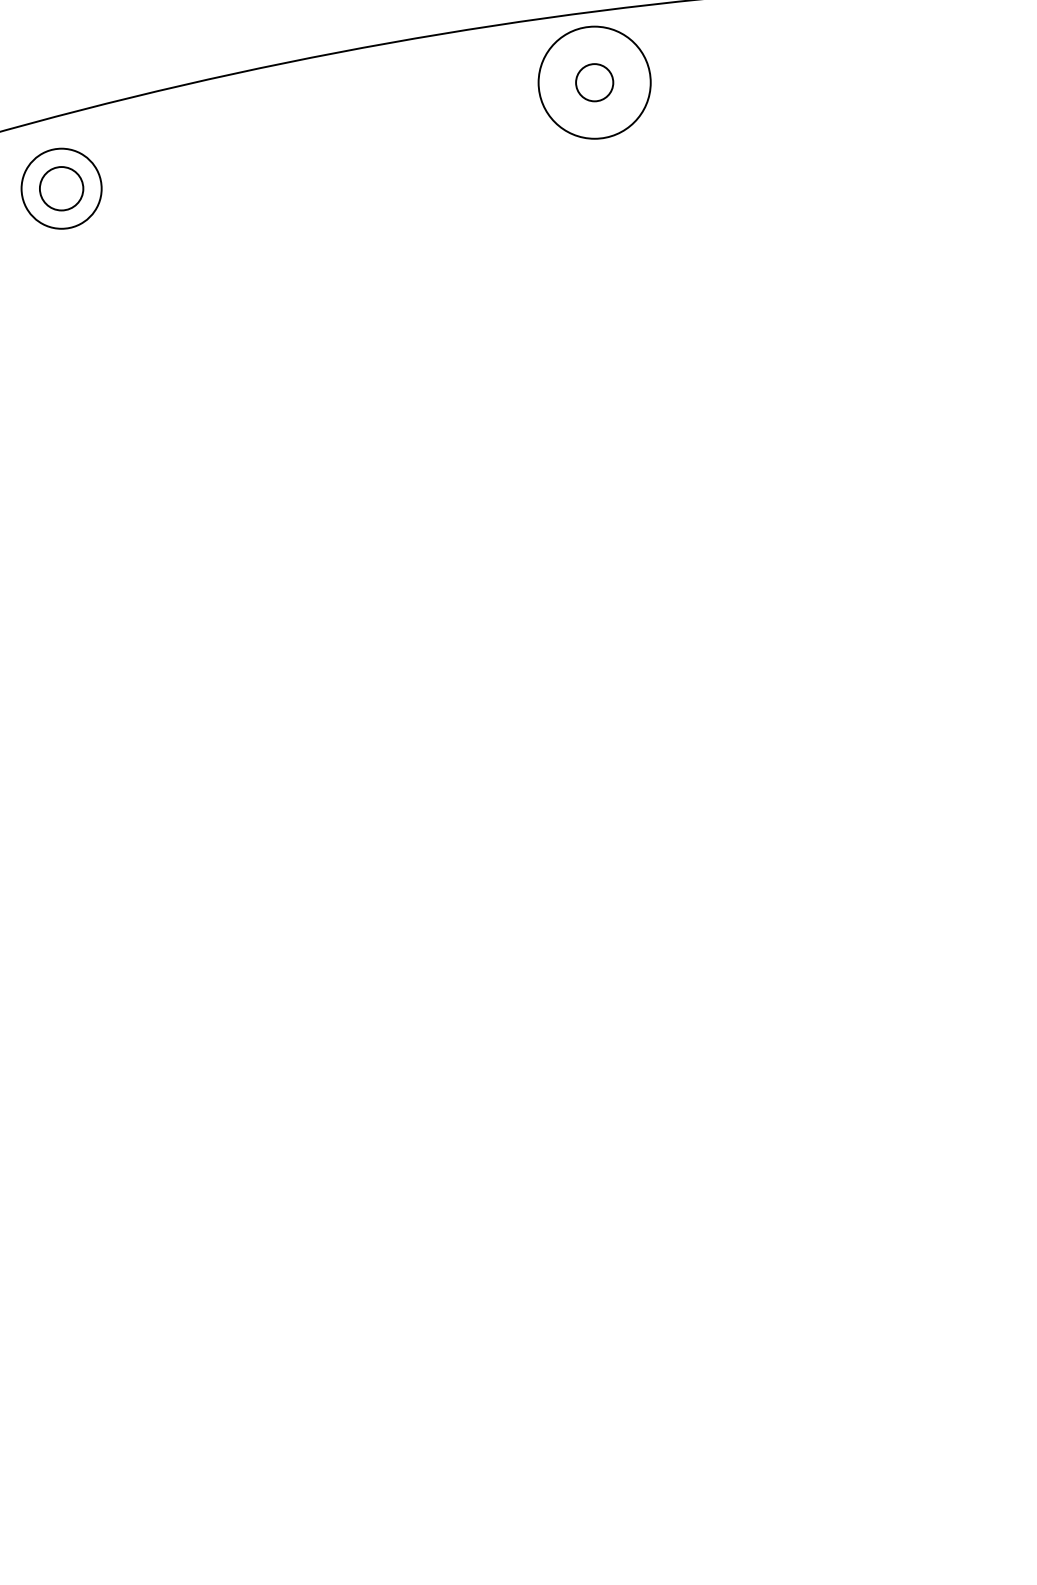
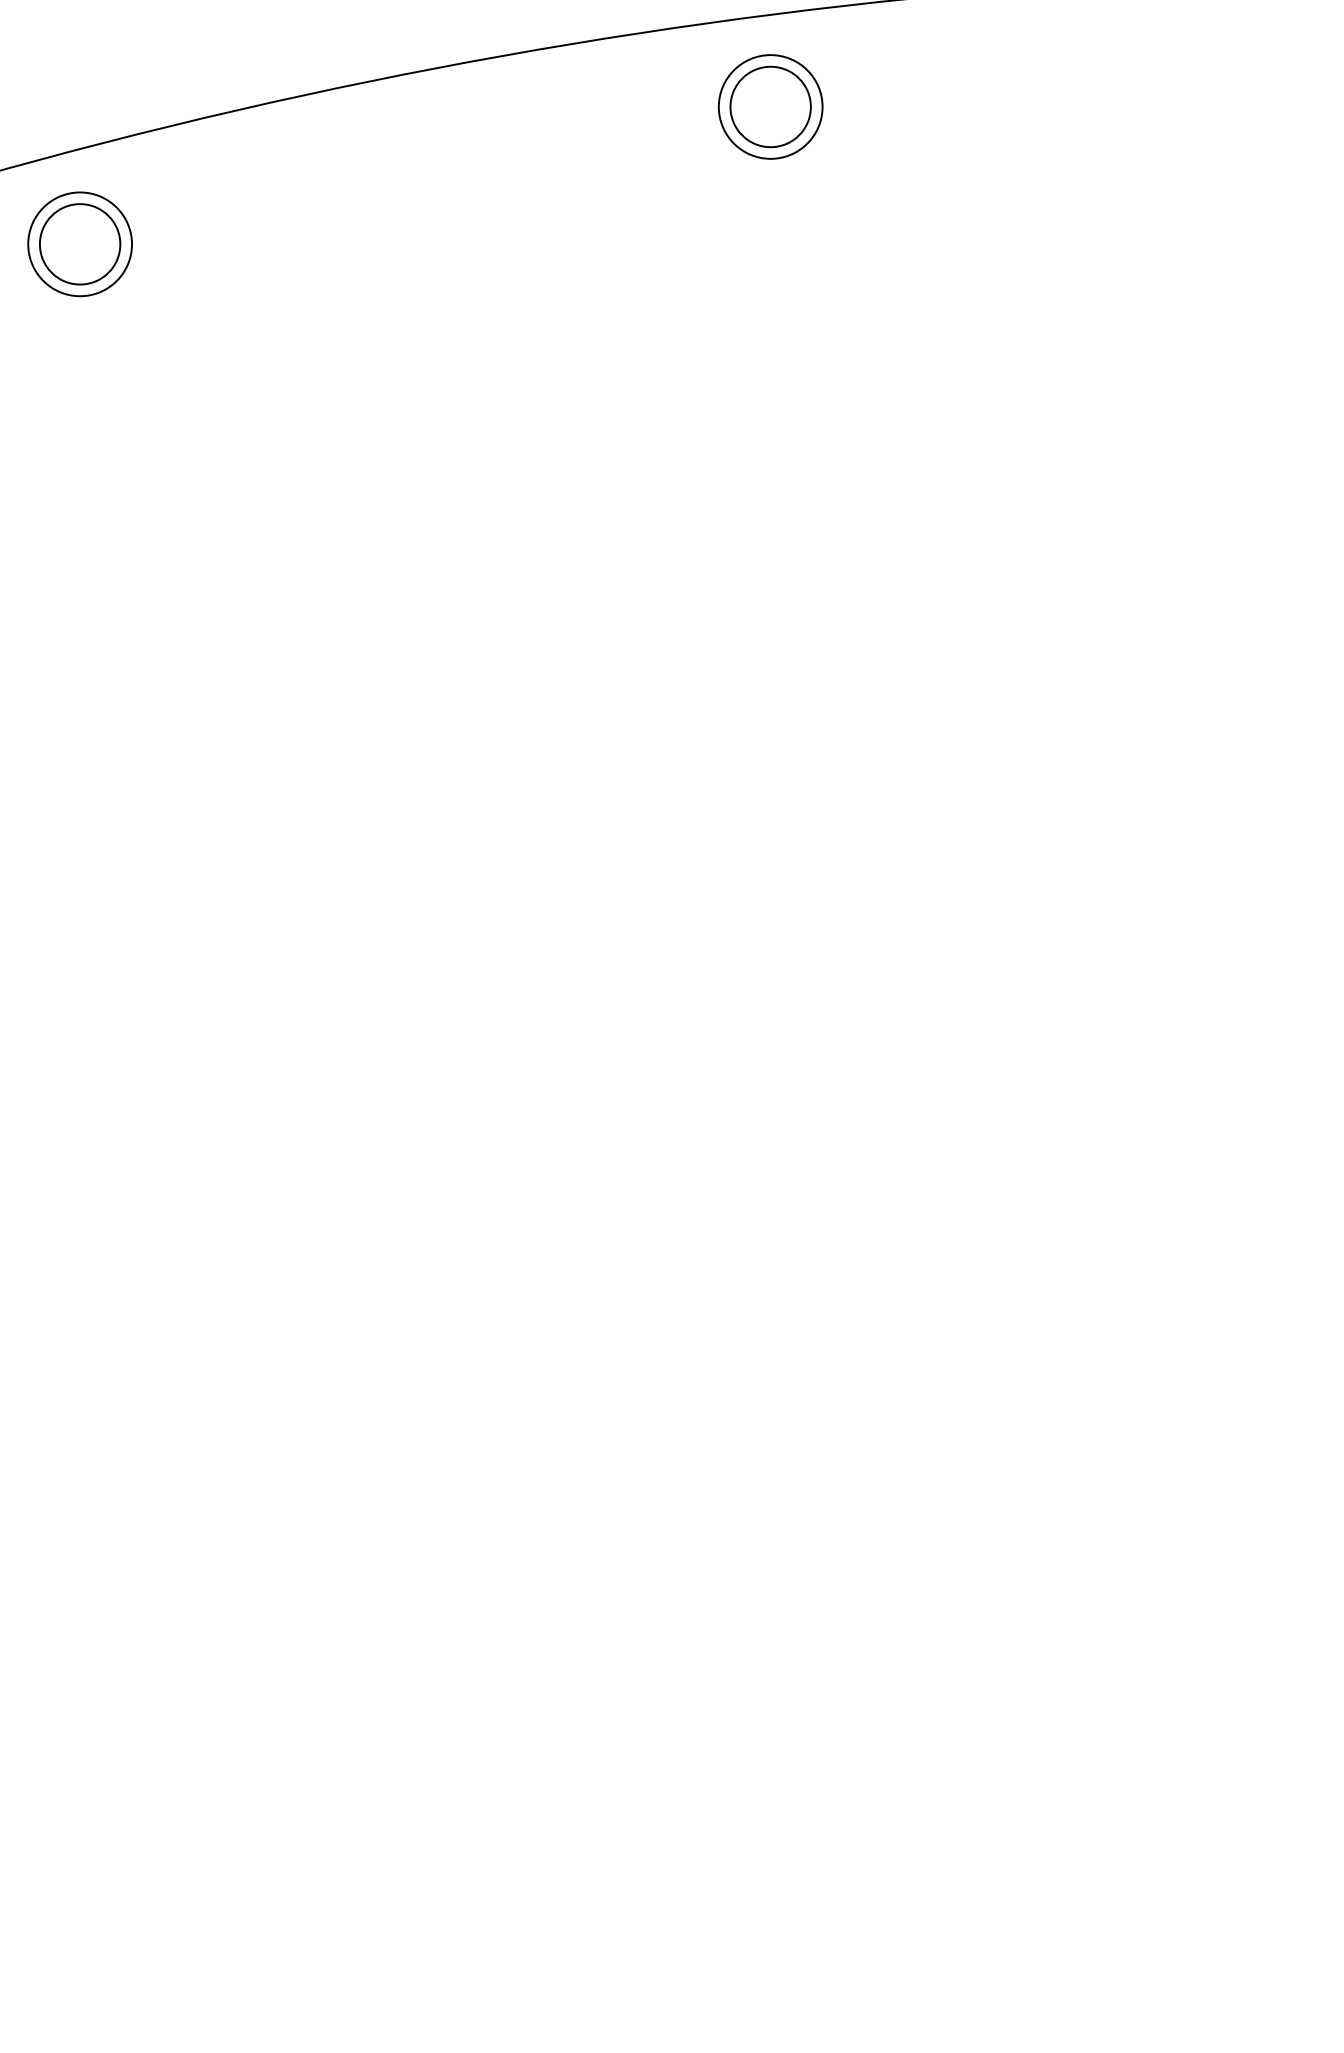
circle: (594, 82) -> (770, 106), size x0.71
circle: (594, 82) -> (770, 106), size x1.67
circle: (61, 188) -> (79, 244), size x1.43

